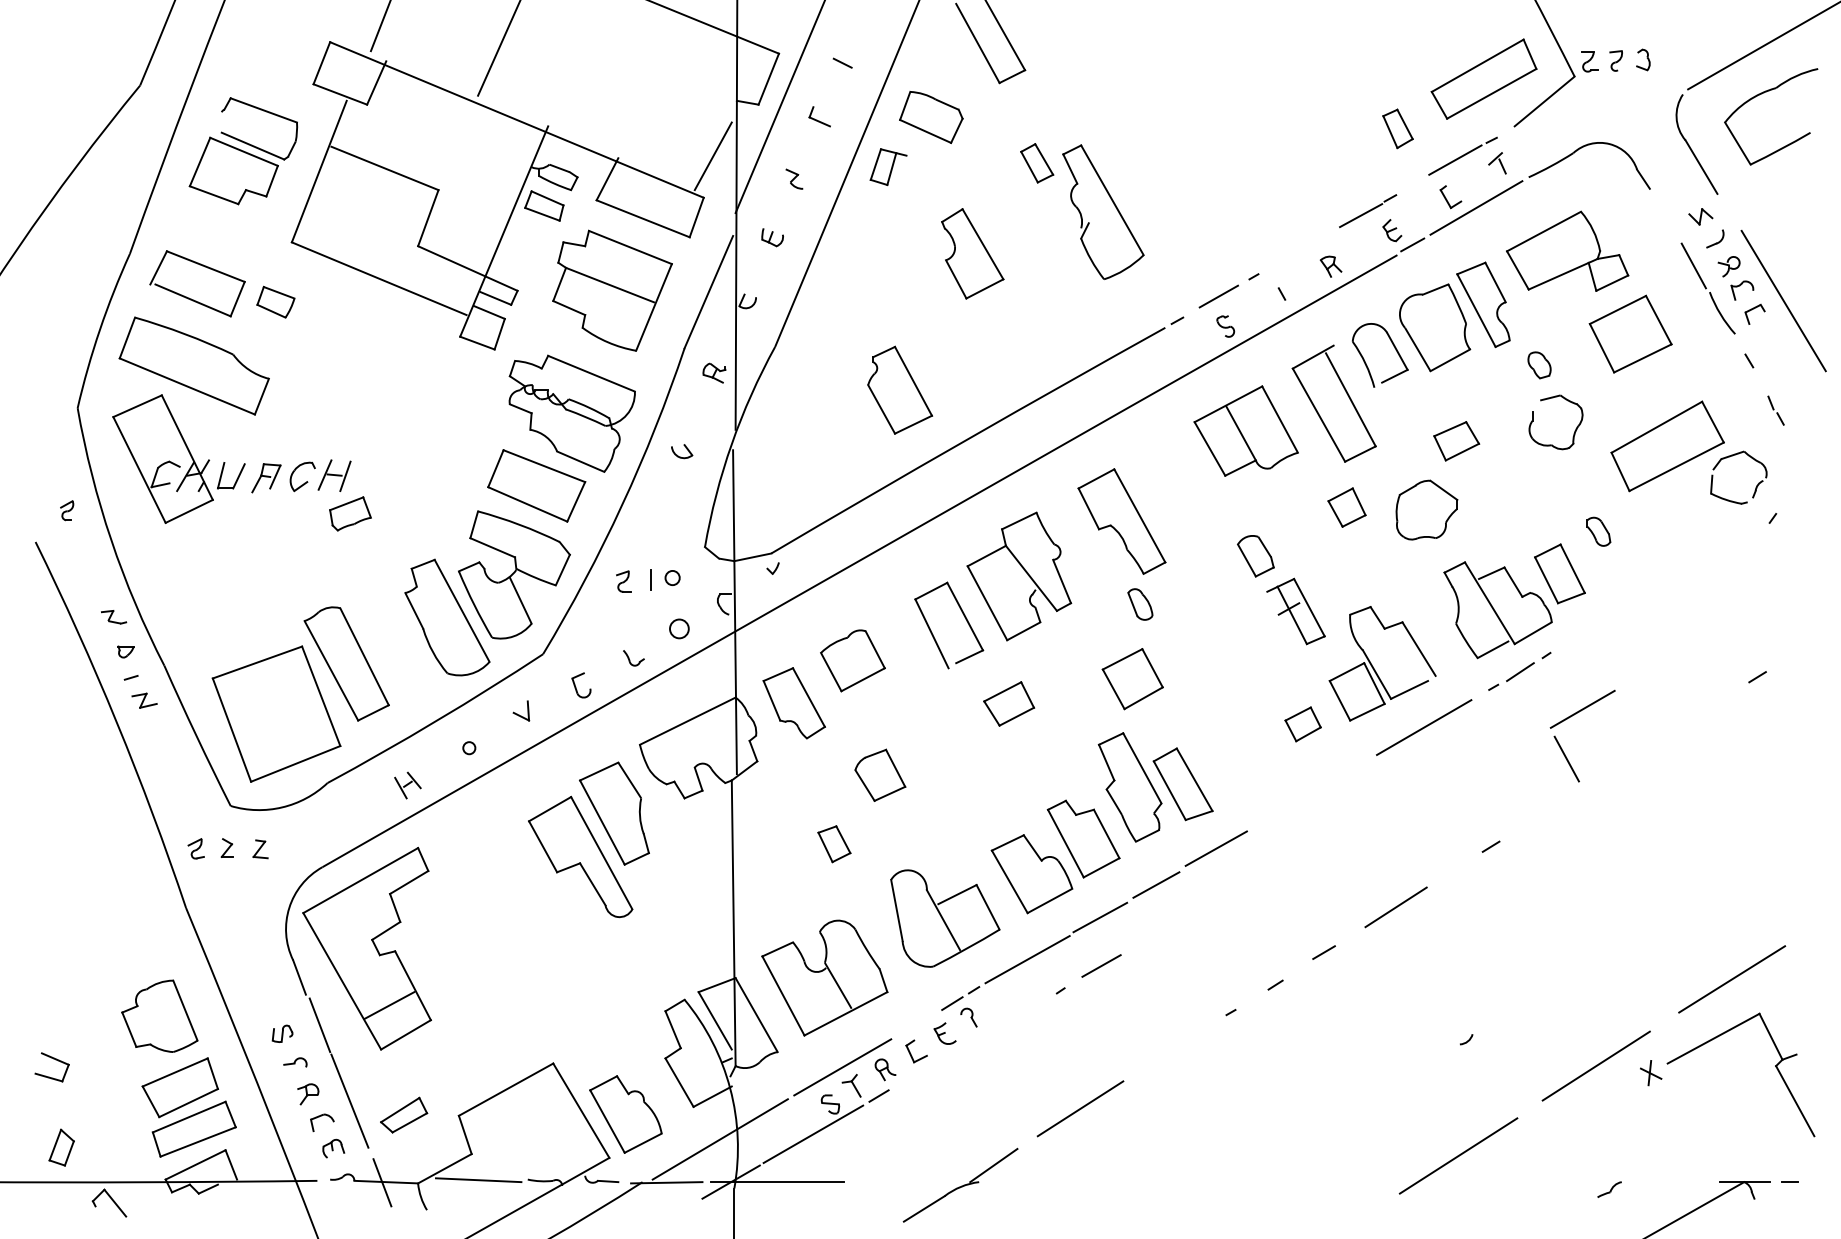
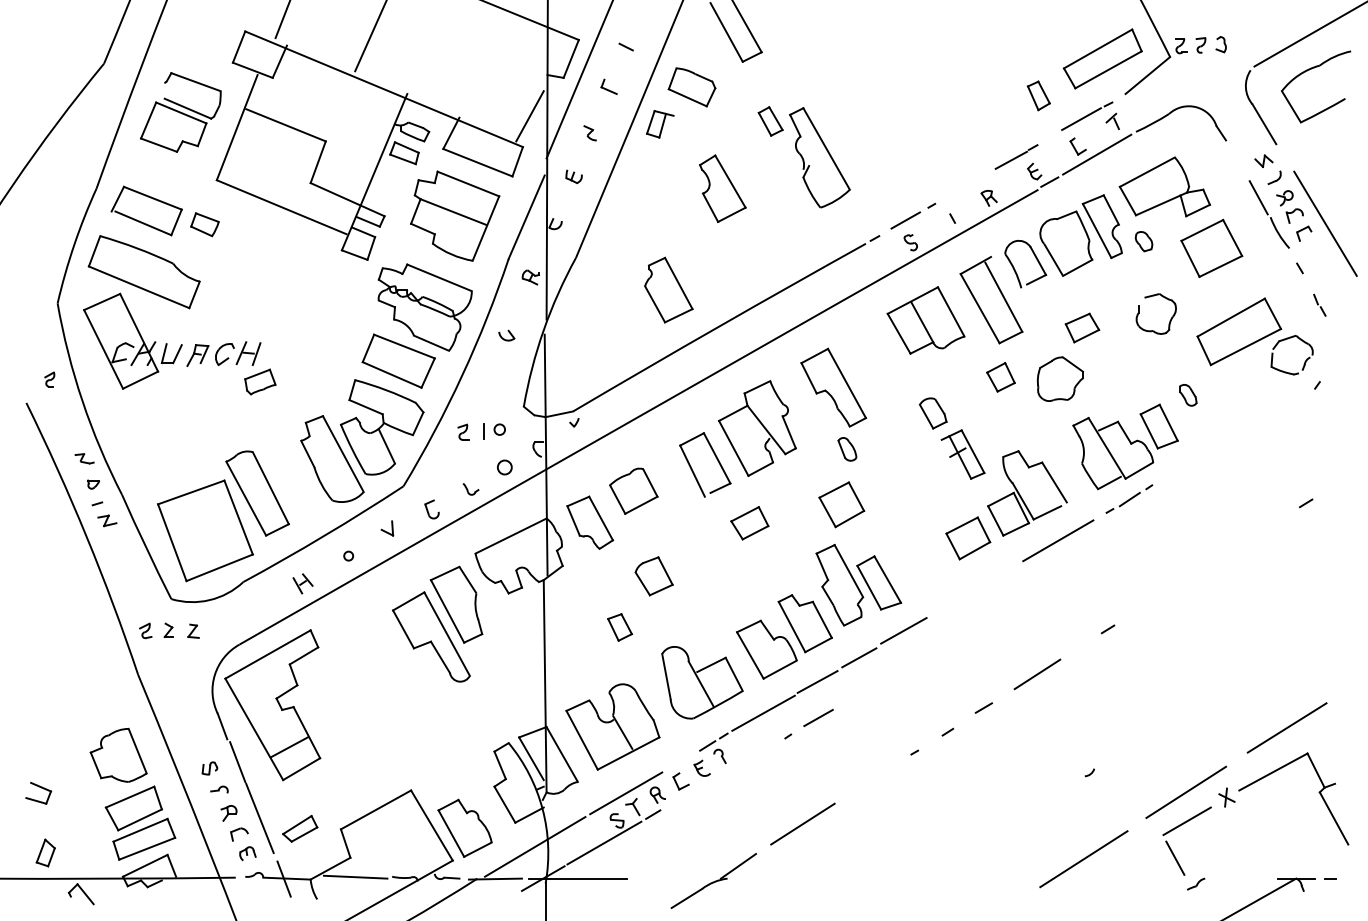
part: (1538, 365) -> (1143, 241), moved
part: (1573, 716) -> (1180, 826), moved
part: (1303, 724) -> (968, 538), size x1.67

